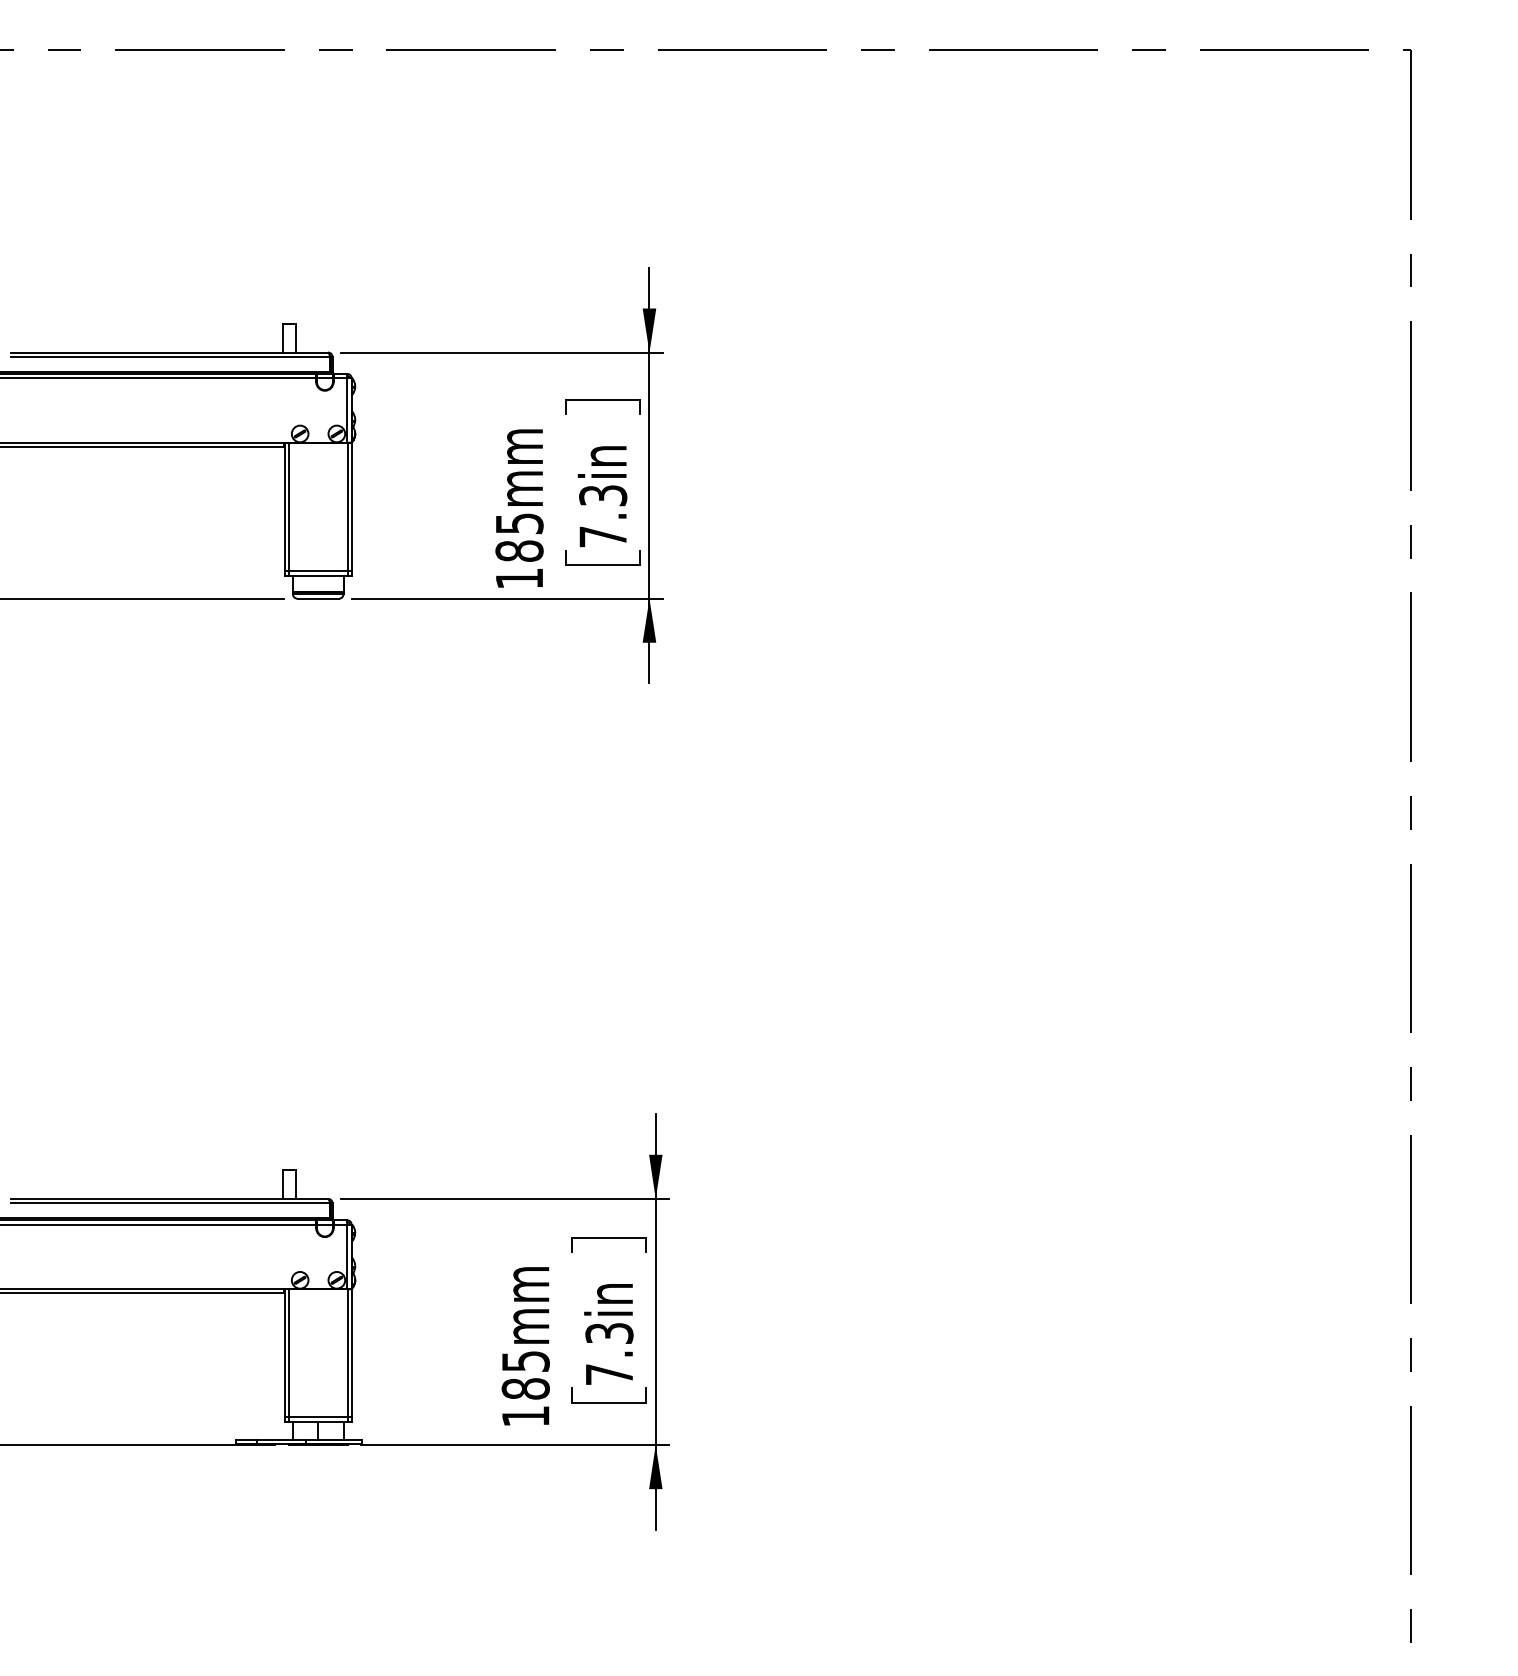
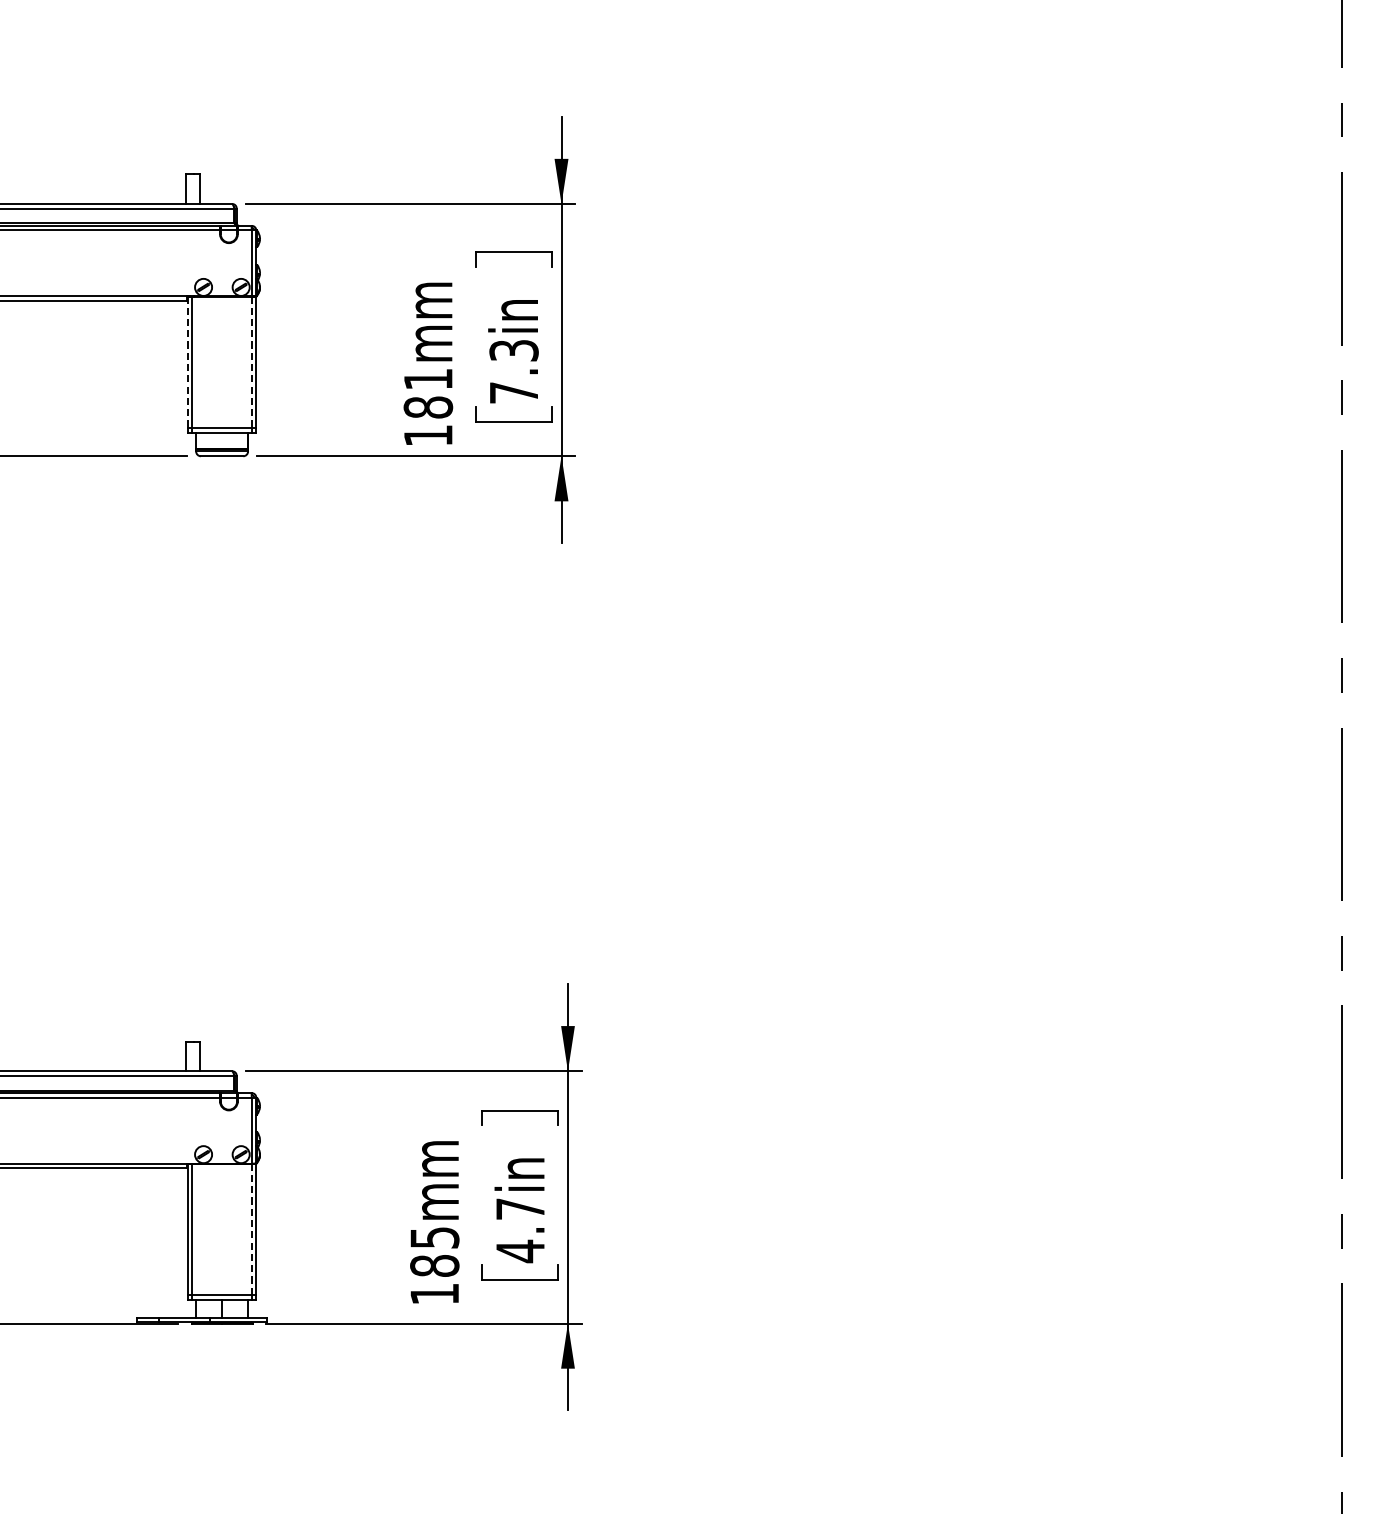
line: (284, 506) -> (187, 361), solid -> dashed
line: (347, 506) -> (252, 361), solid -> dashed
text: (519, 523) -> (428, 379), 185mm -> 181mm
line: (347, 1353) -> (252, 1229), solid -> dashed
text: (609, 1354) -> (520, 1230), 7.3in -> 4.7in

